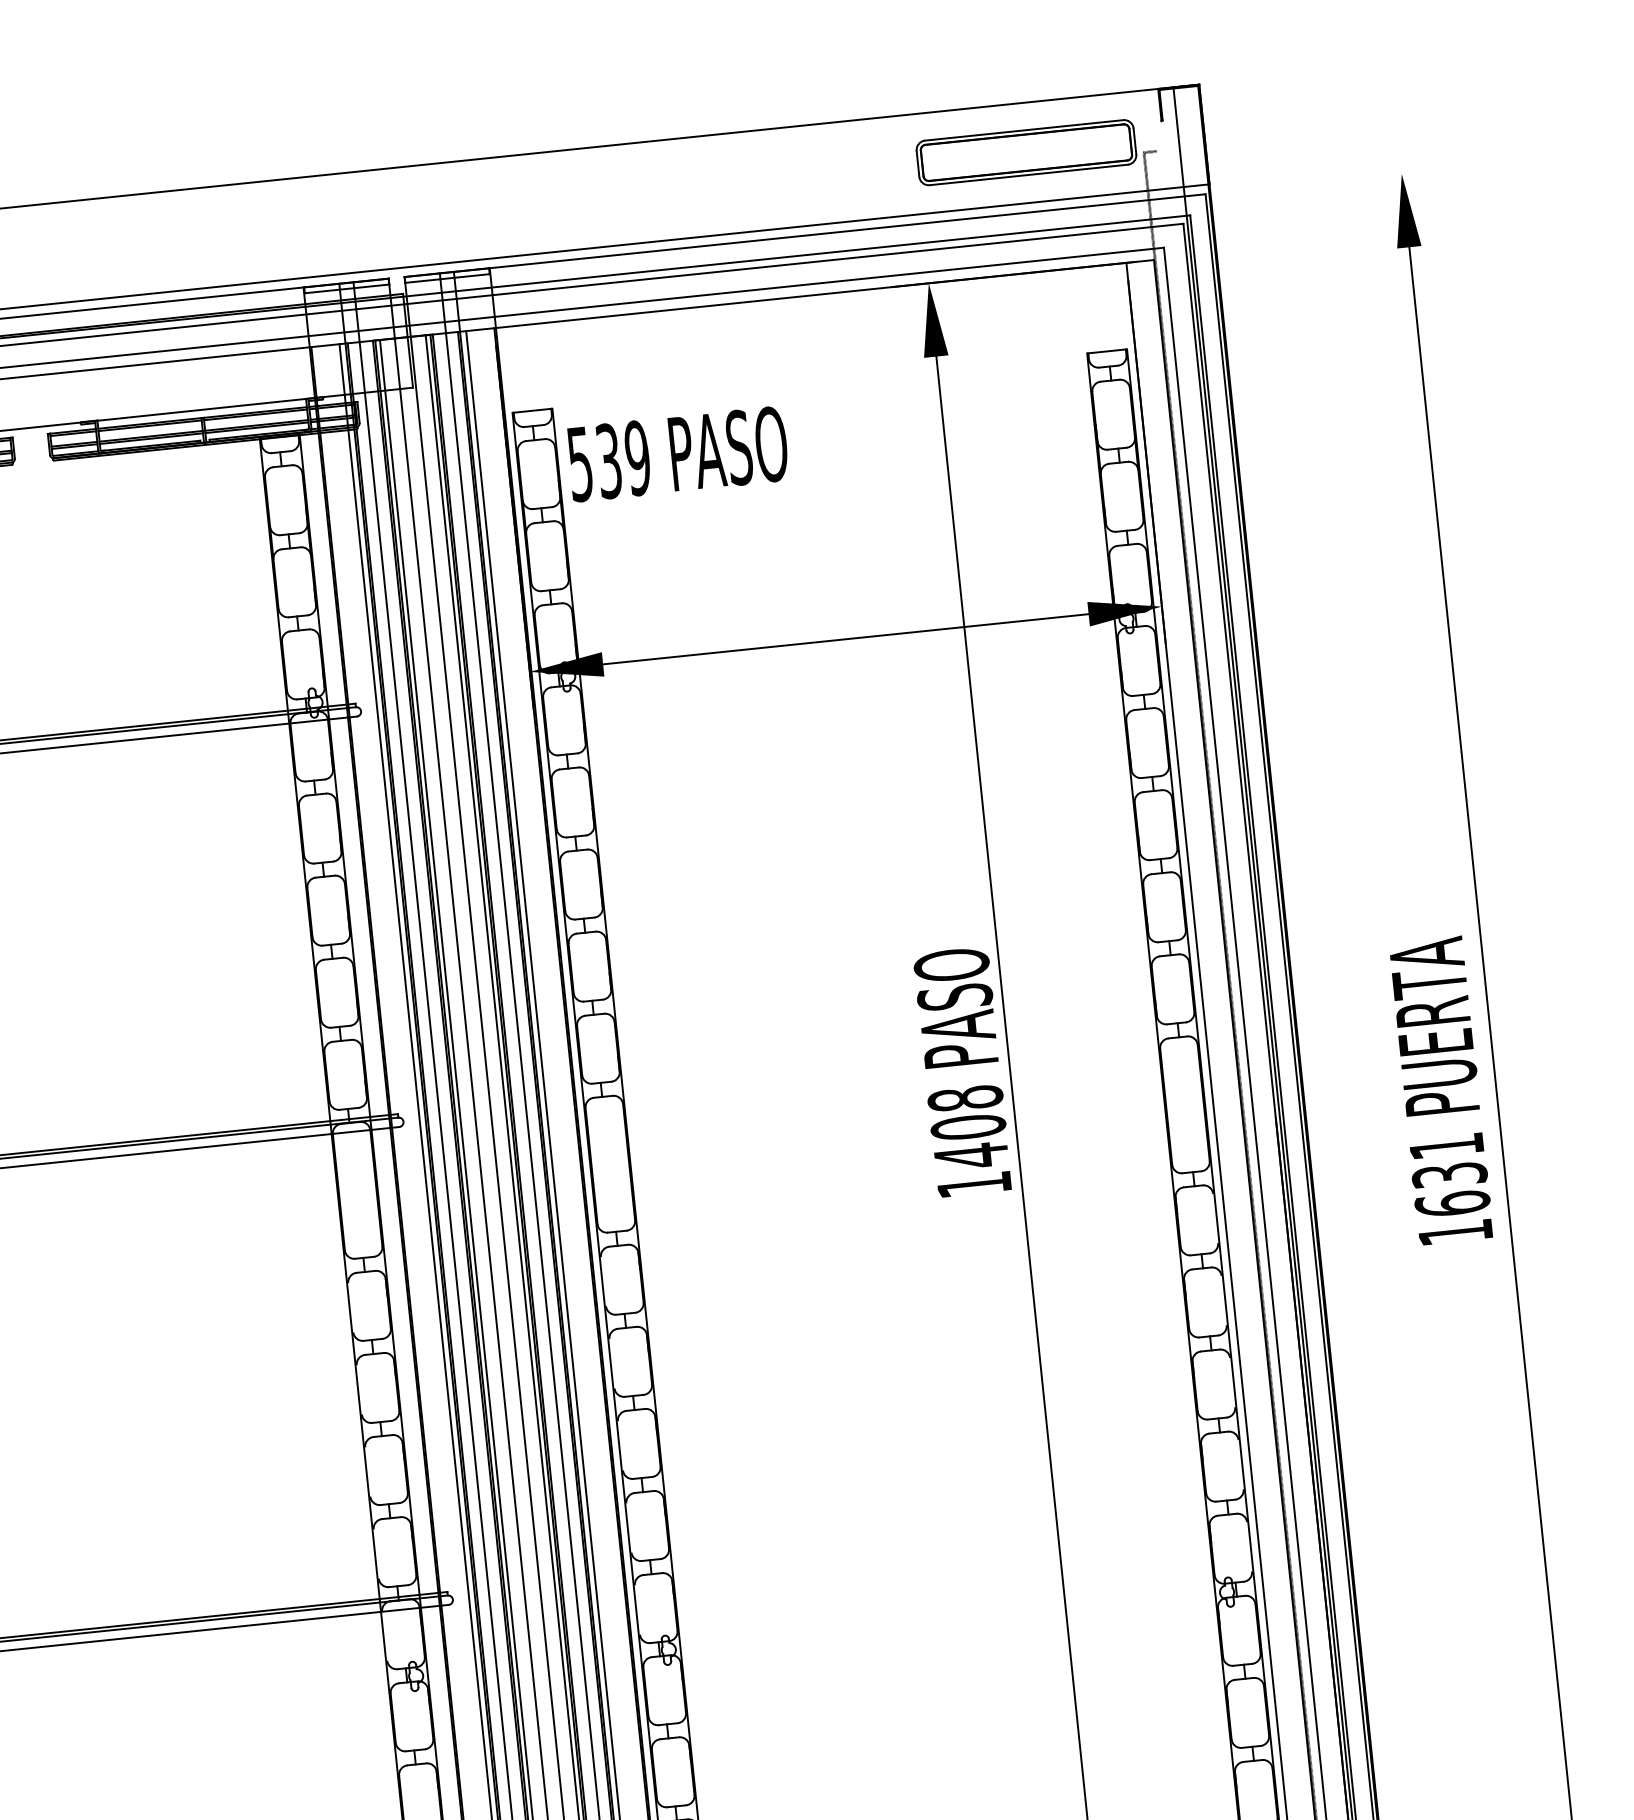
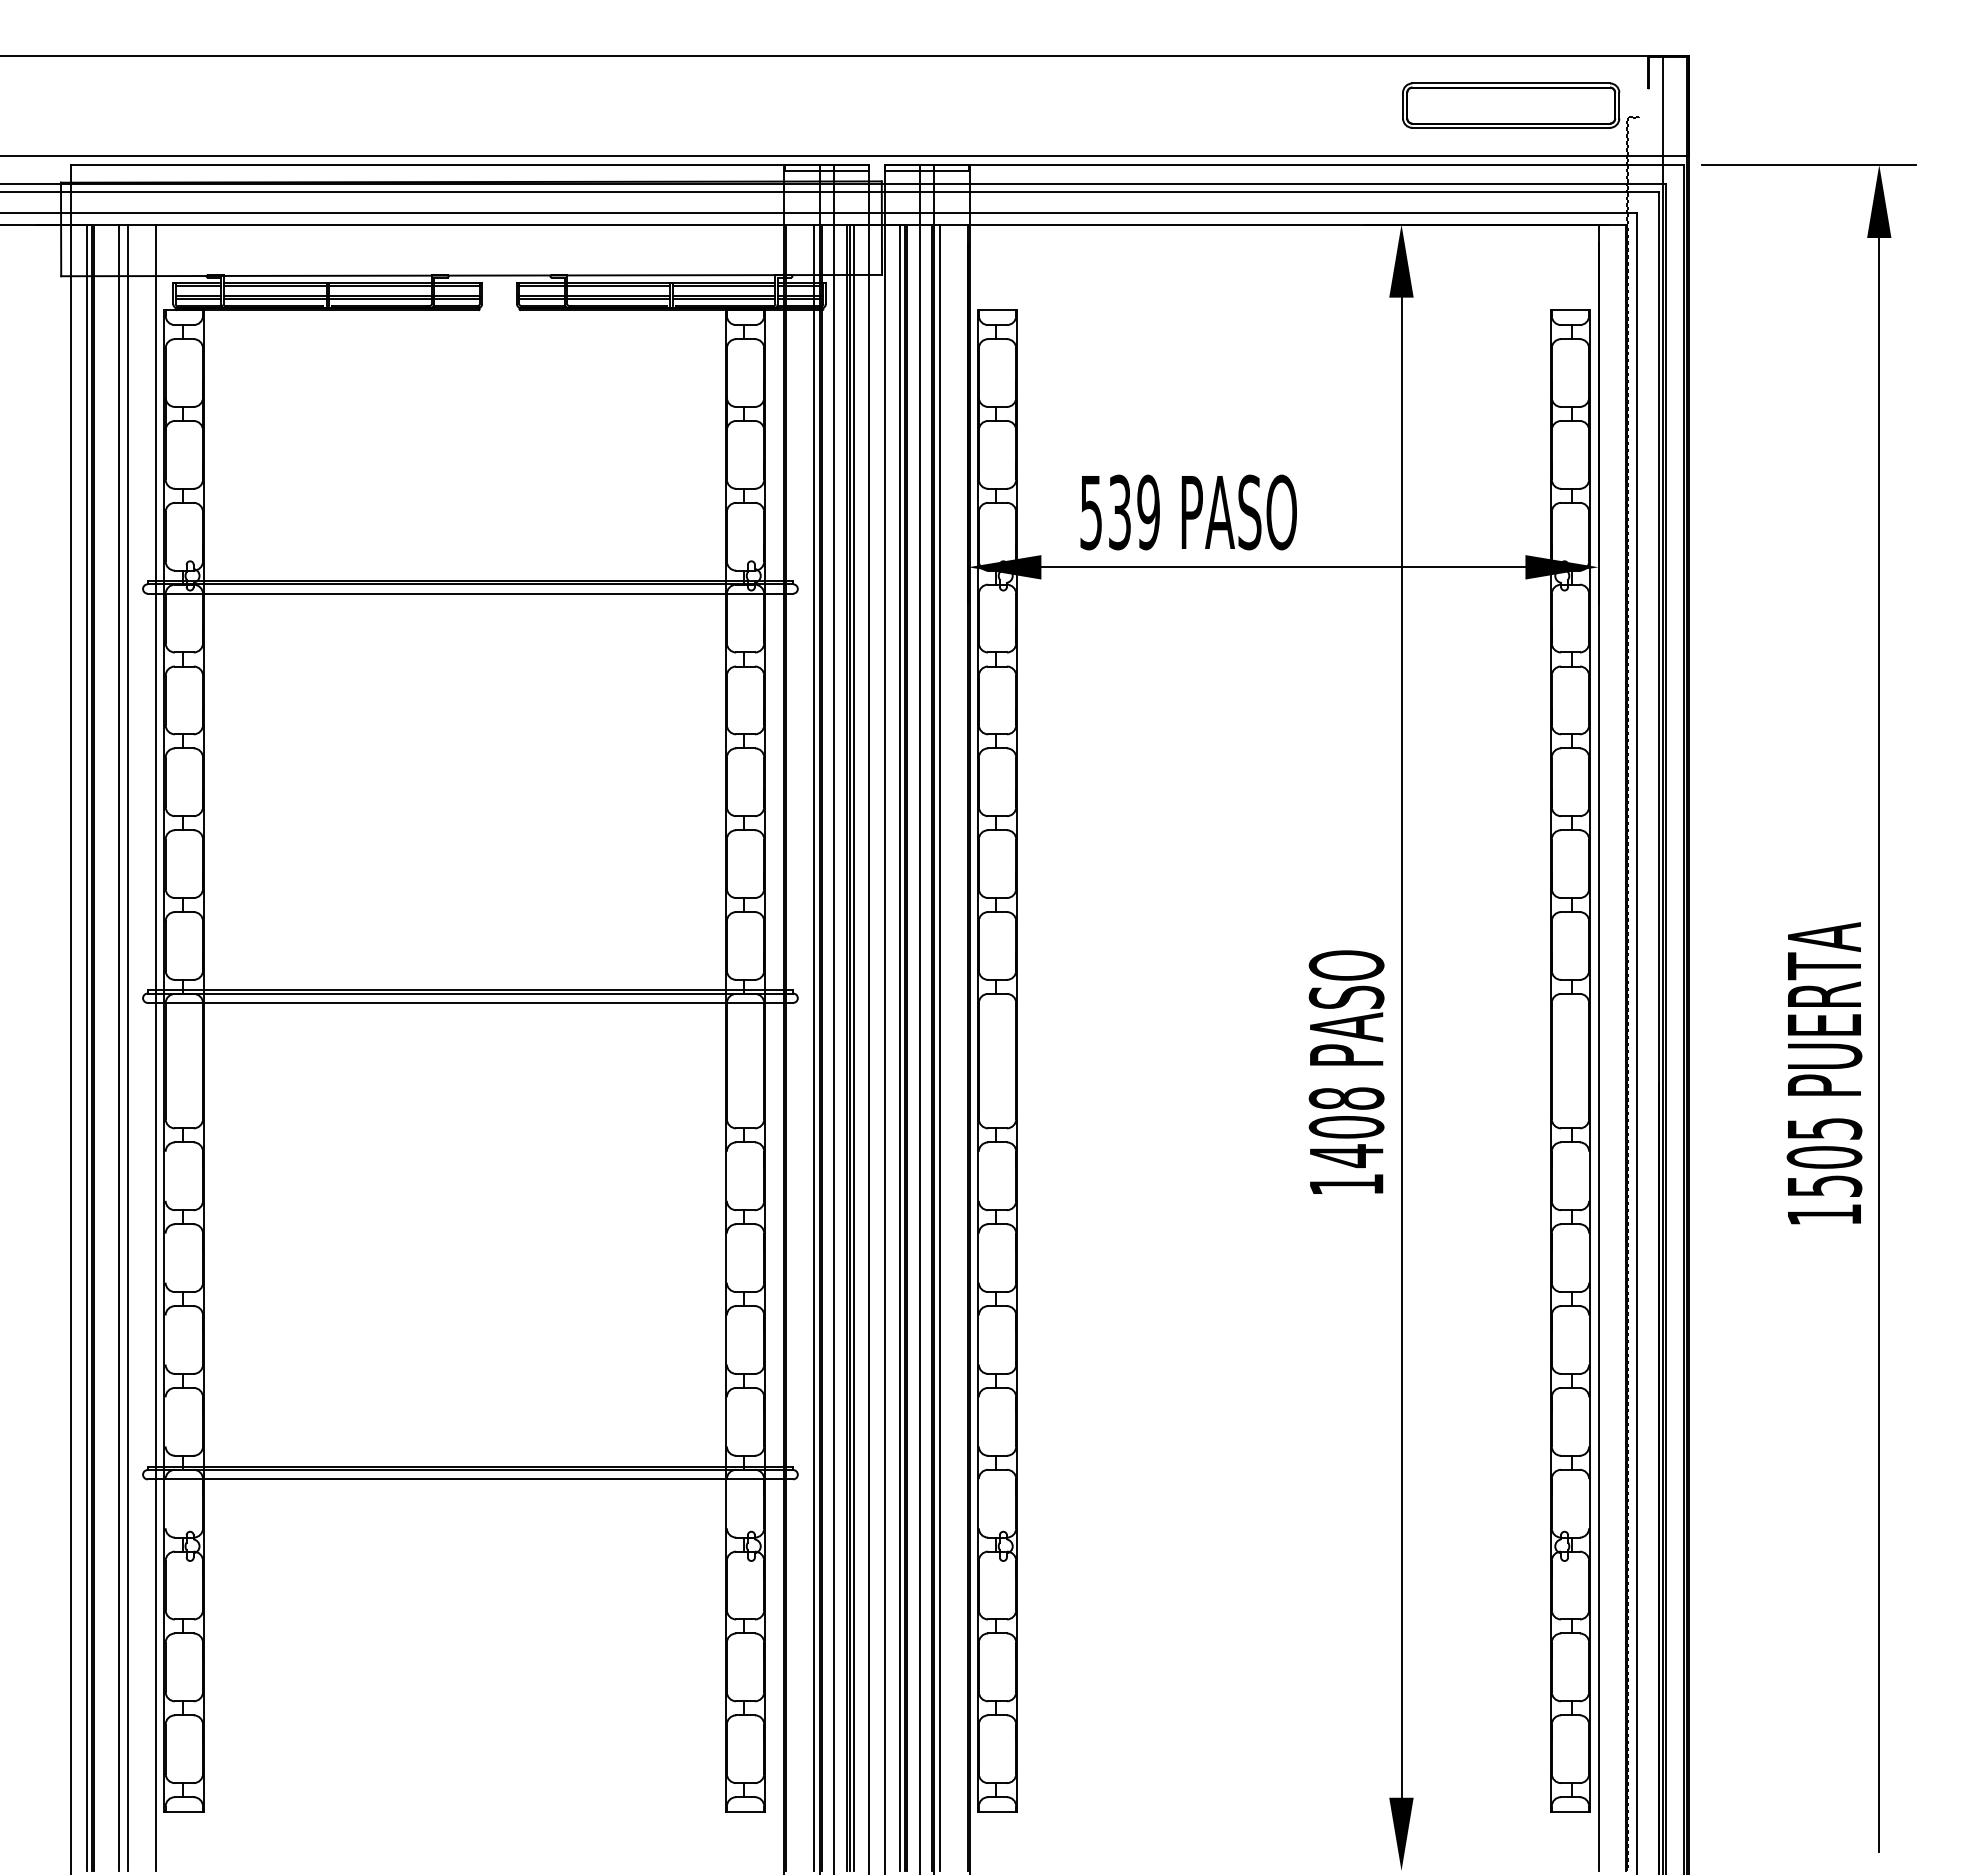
line: (1330, 180) -> (1808, 164), added
text: (677, 454) -> (1188, 512), moved
text: (962, 1071) -> (1346, 1071), moved
text: (1449, 1175) -> (1824, 1157), 1631 -> 1505

